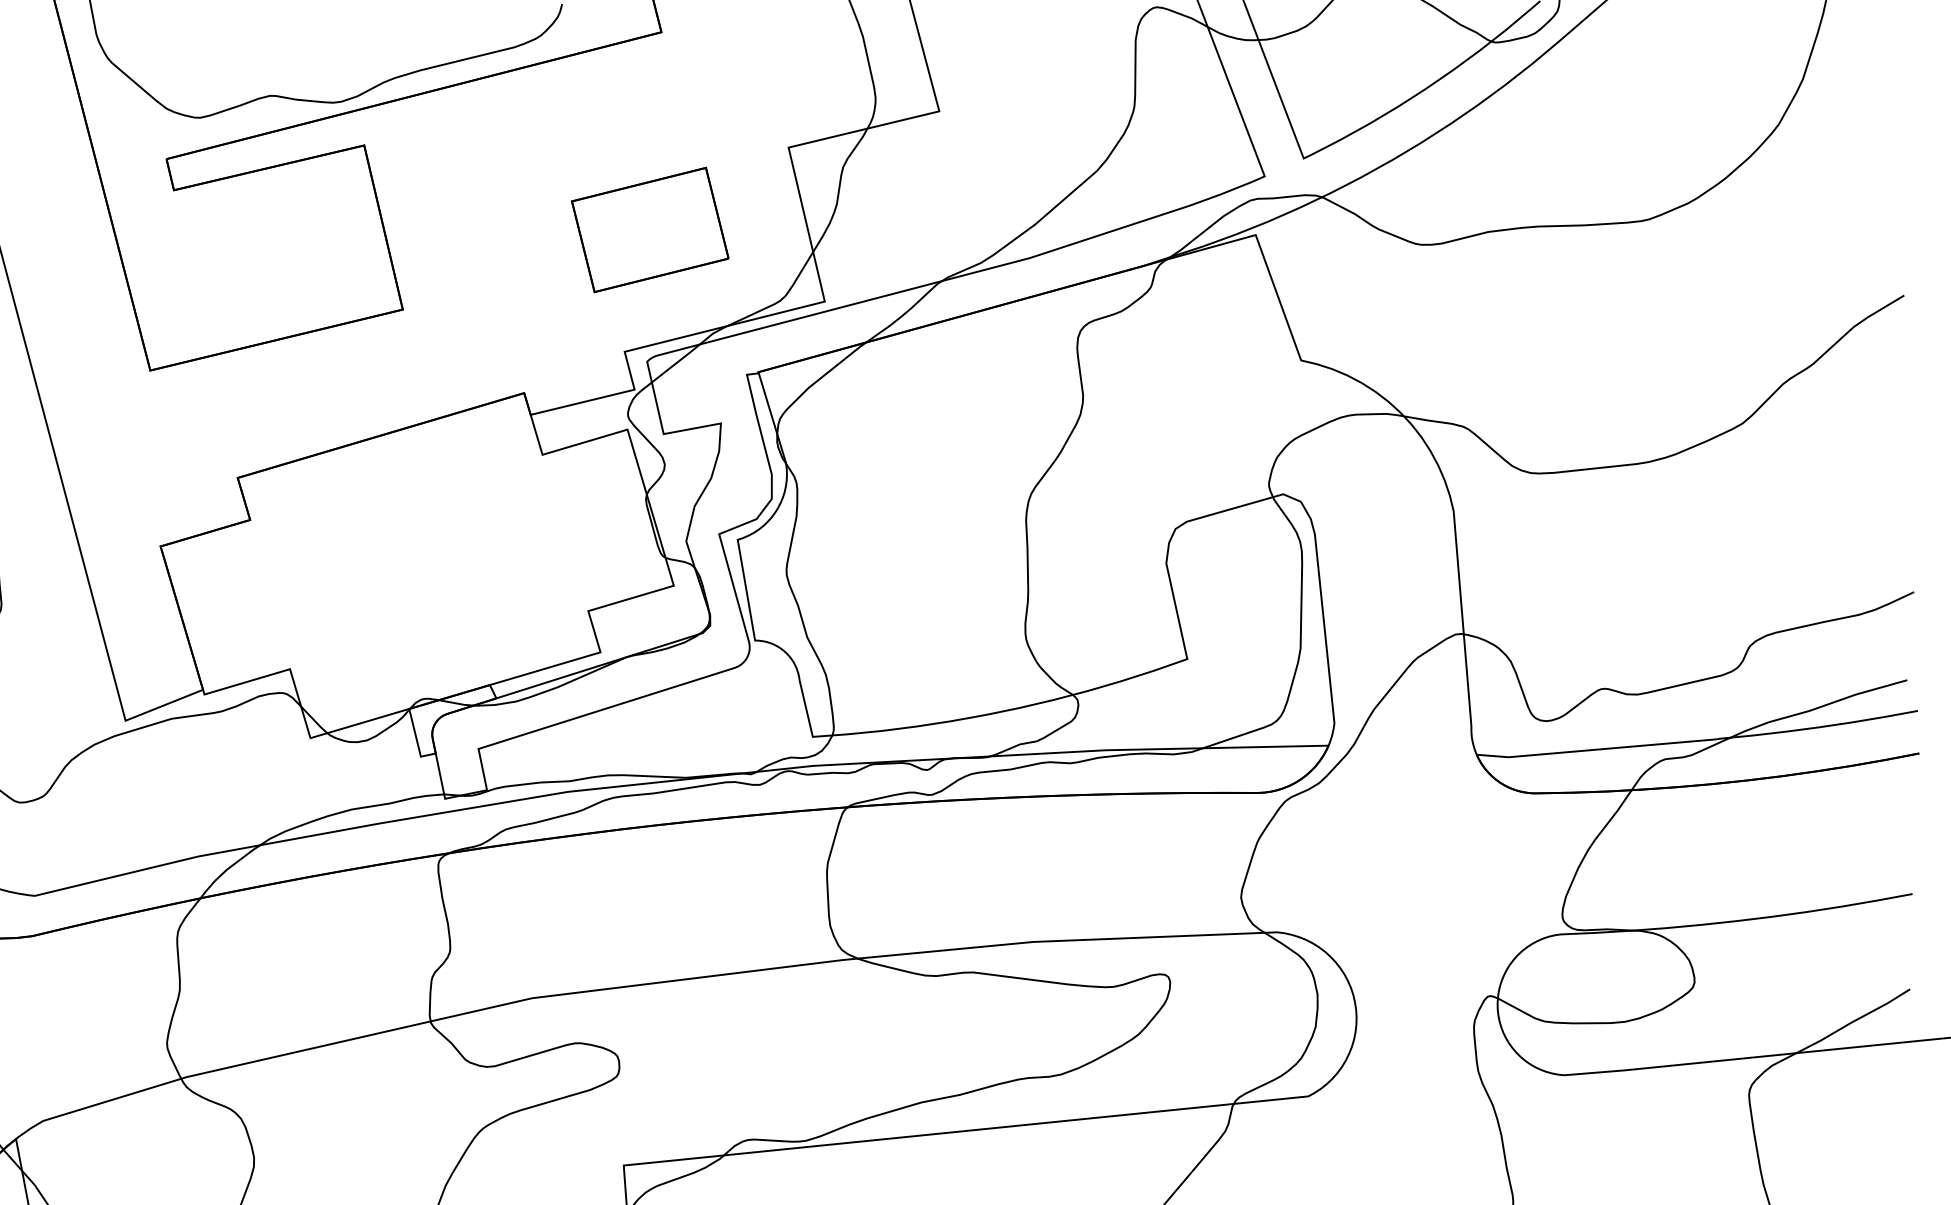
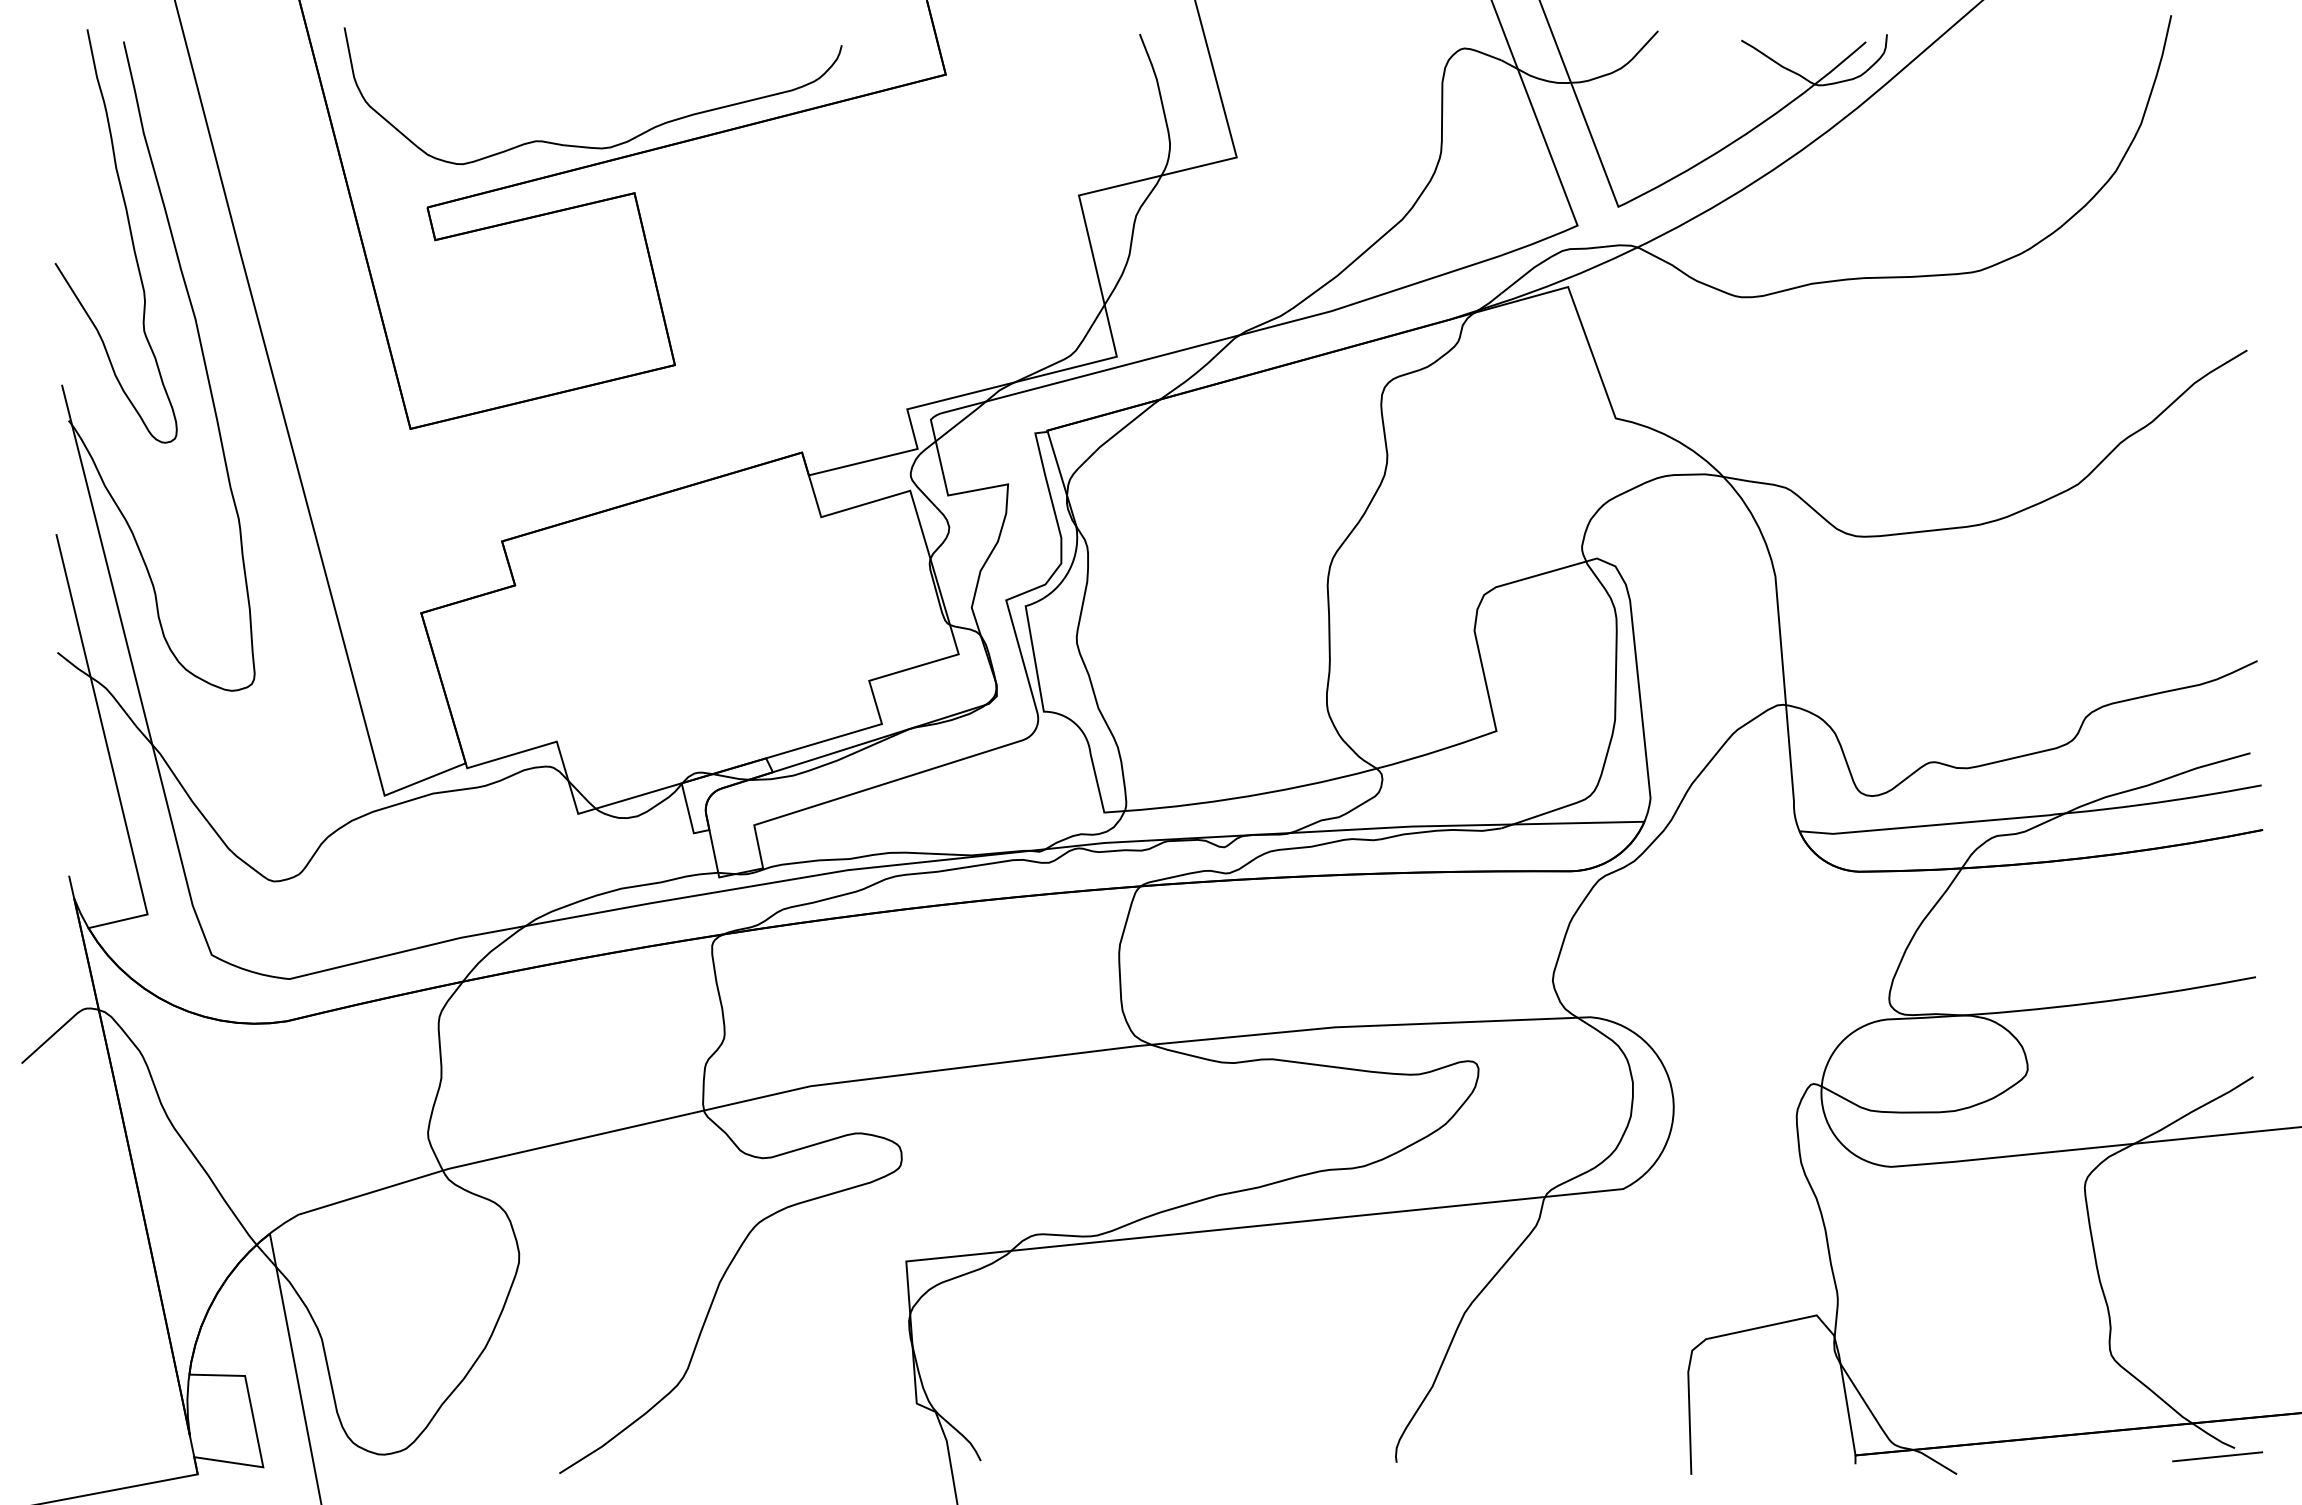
part: (649, 229) -> (933, 281), removed

